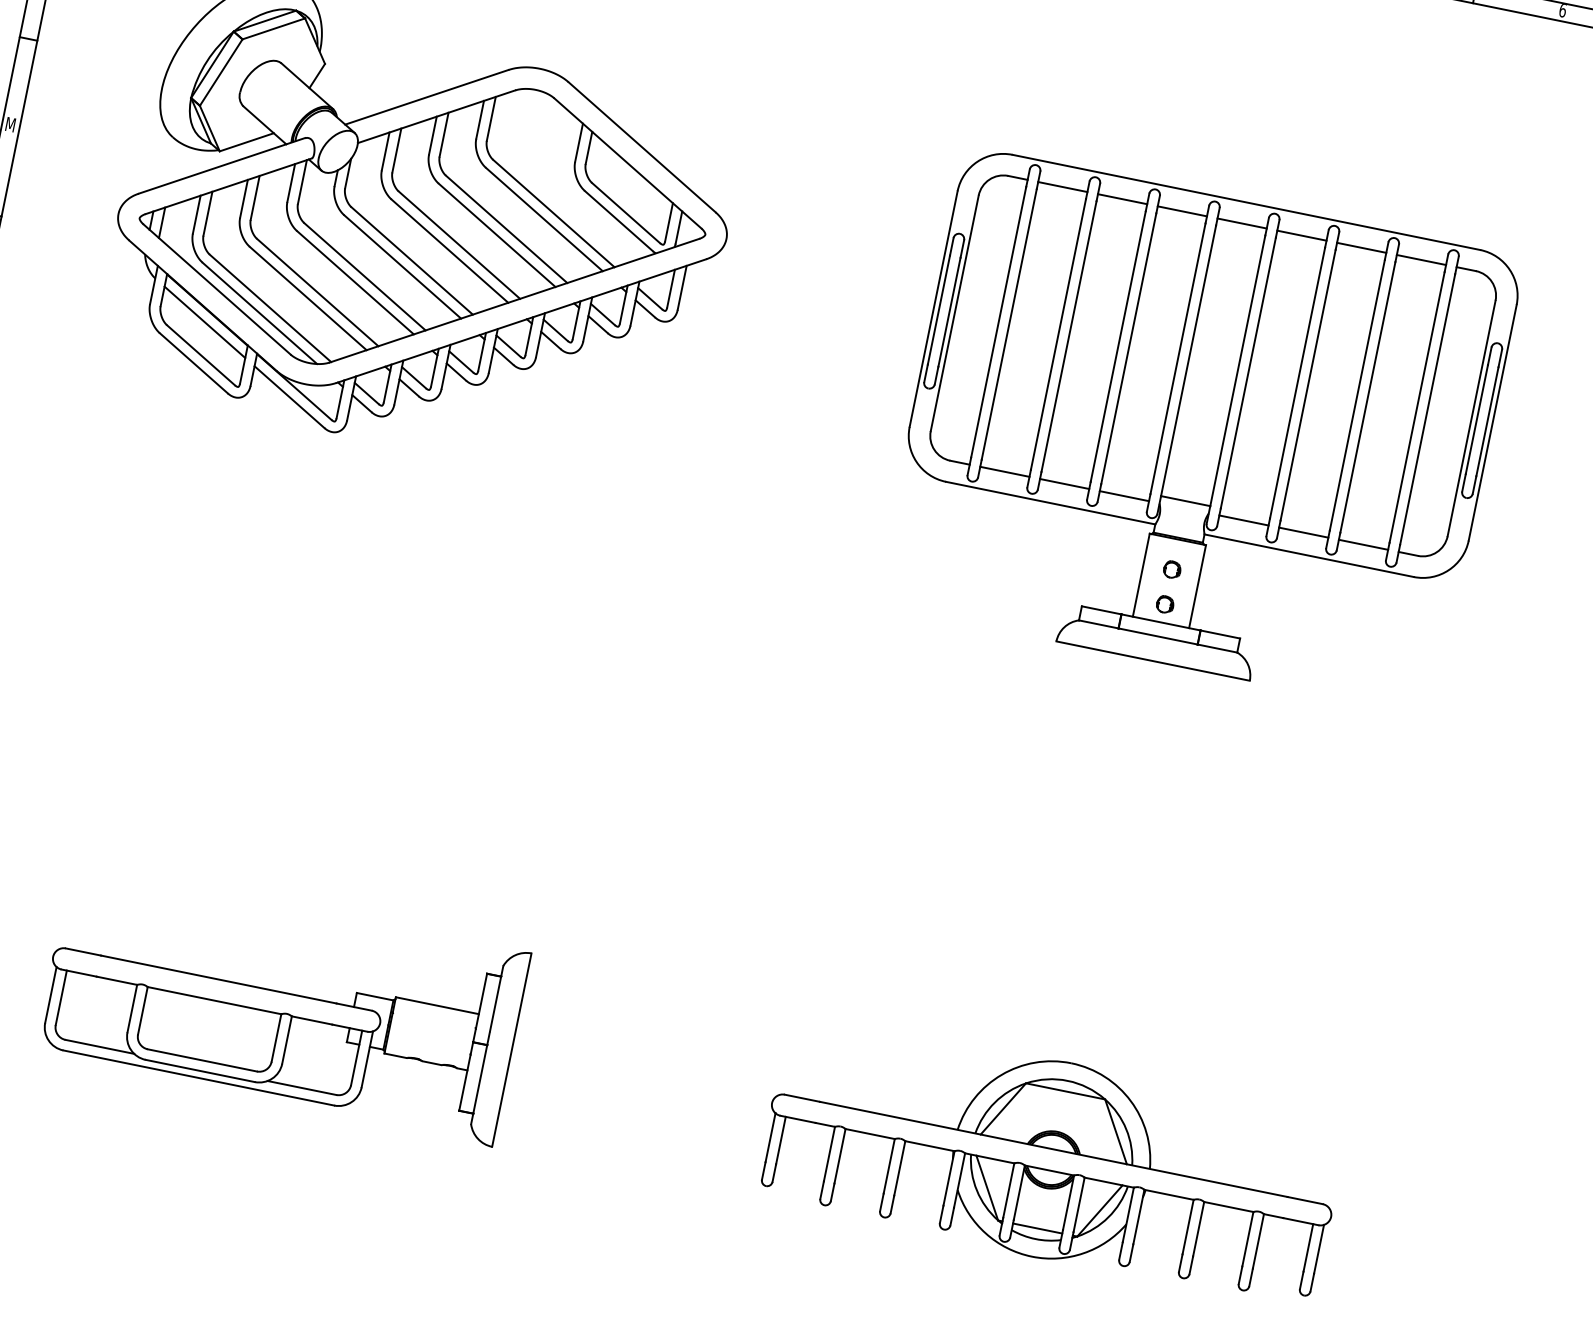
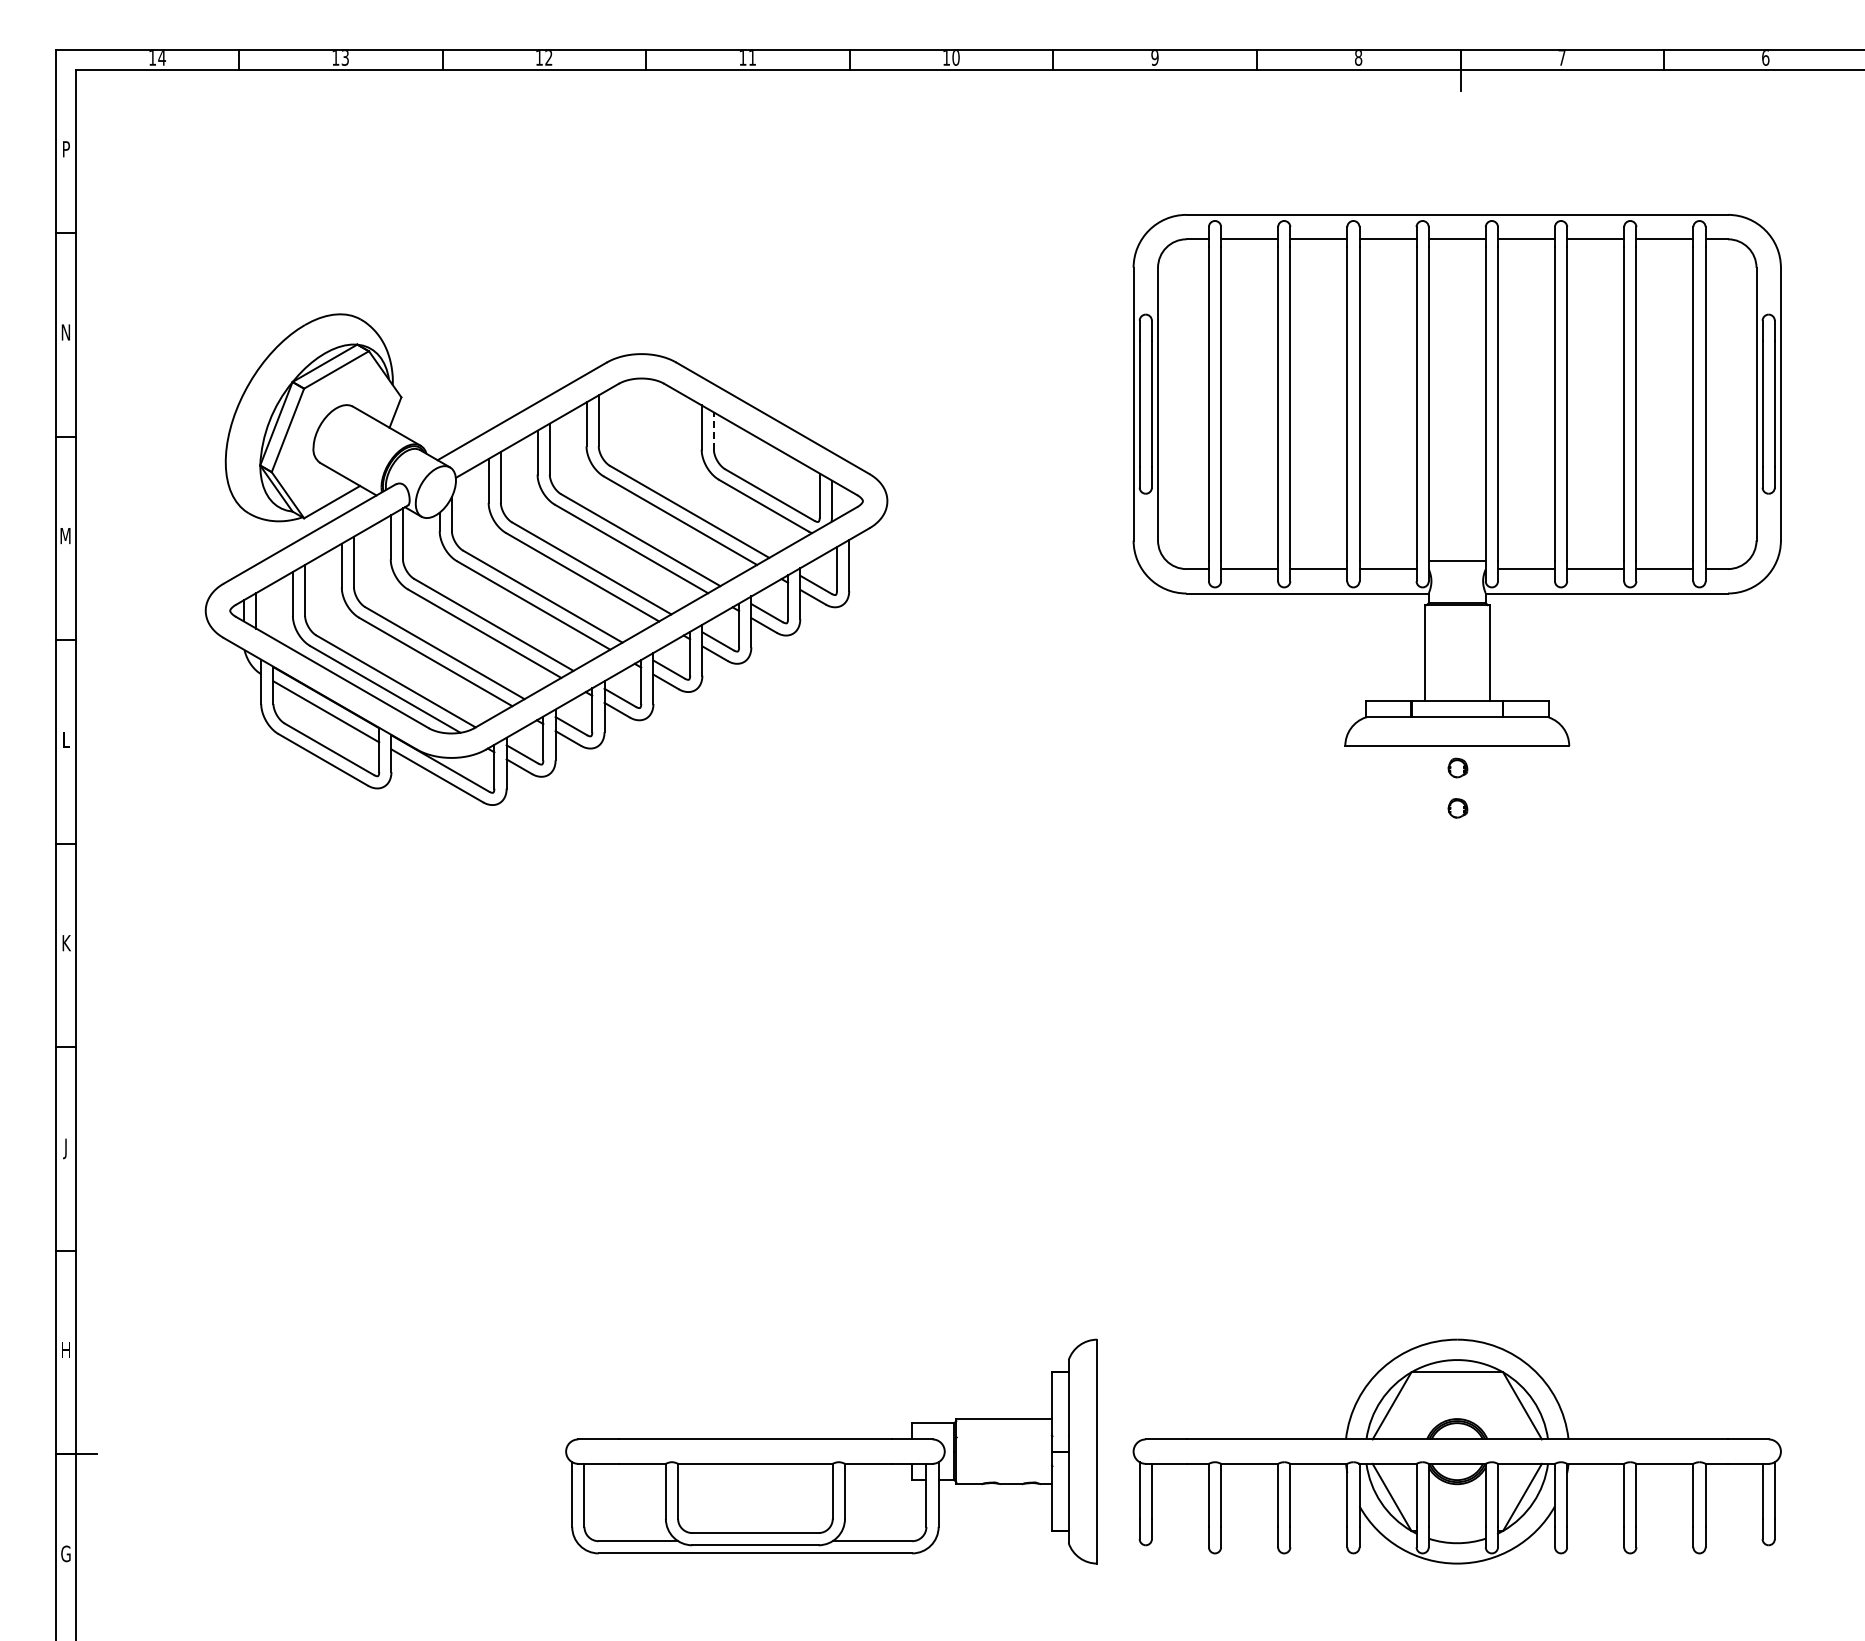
line: (588, 148) -> (713, 431), solid -> dashed
part: (1199, 431) -> (1456, 480), moved
part: (282, 1003) -> (831, 1451), moved
line: (1036, 1228) -> (1456, 1531), removed

